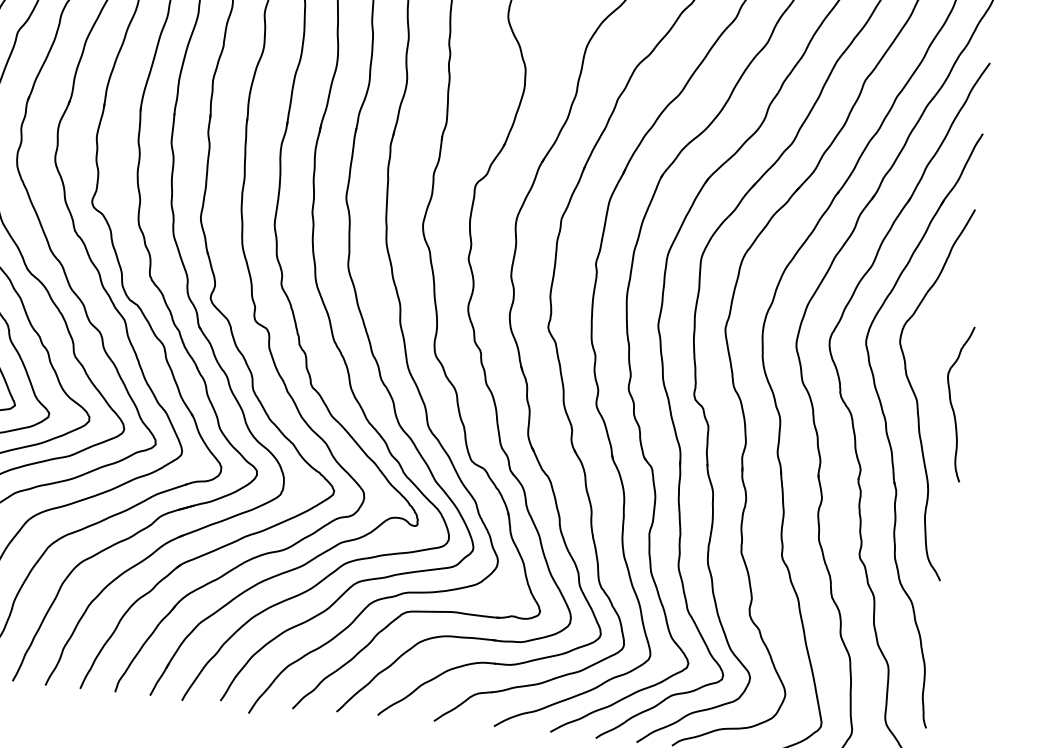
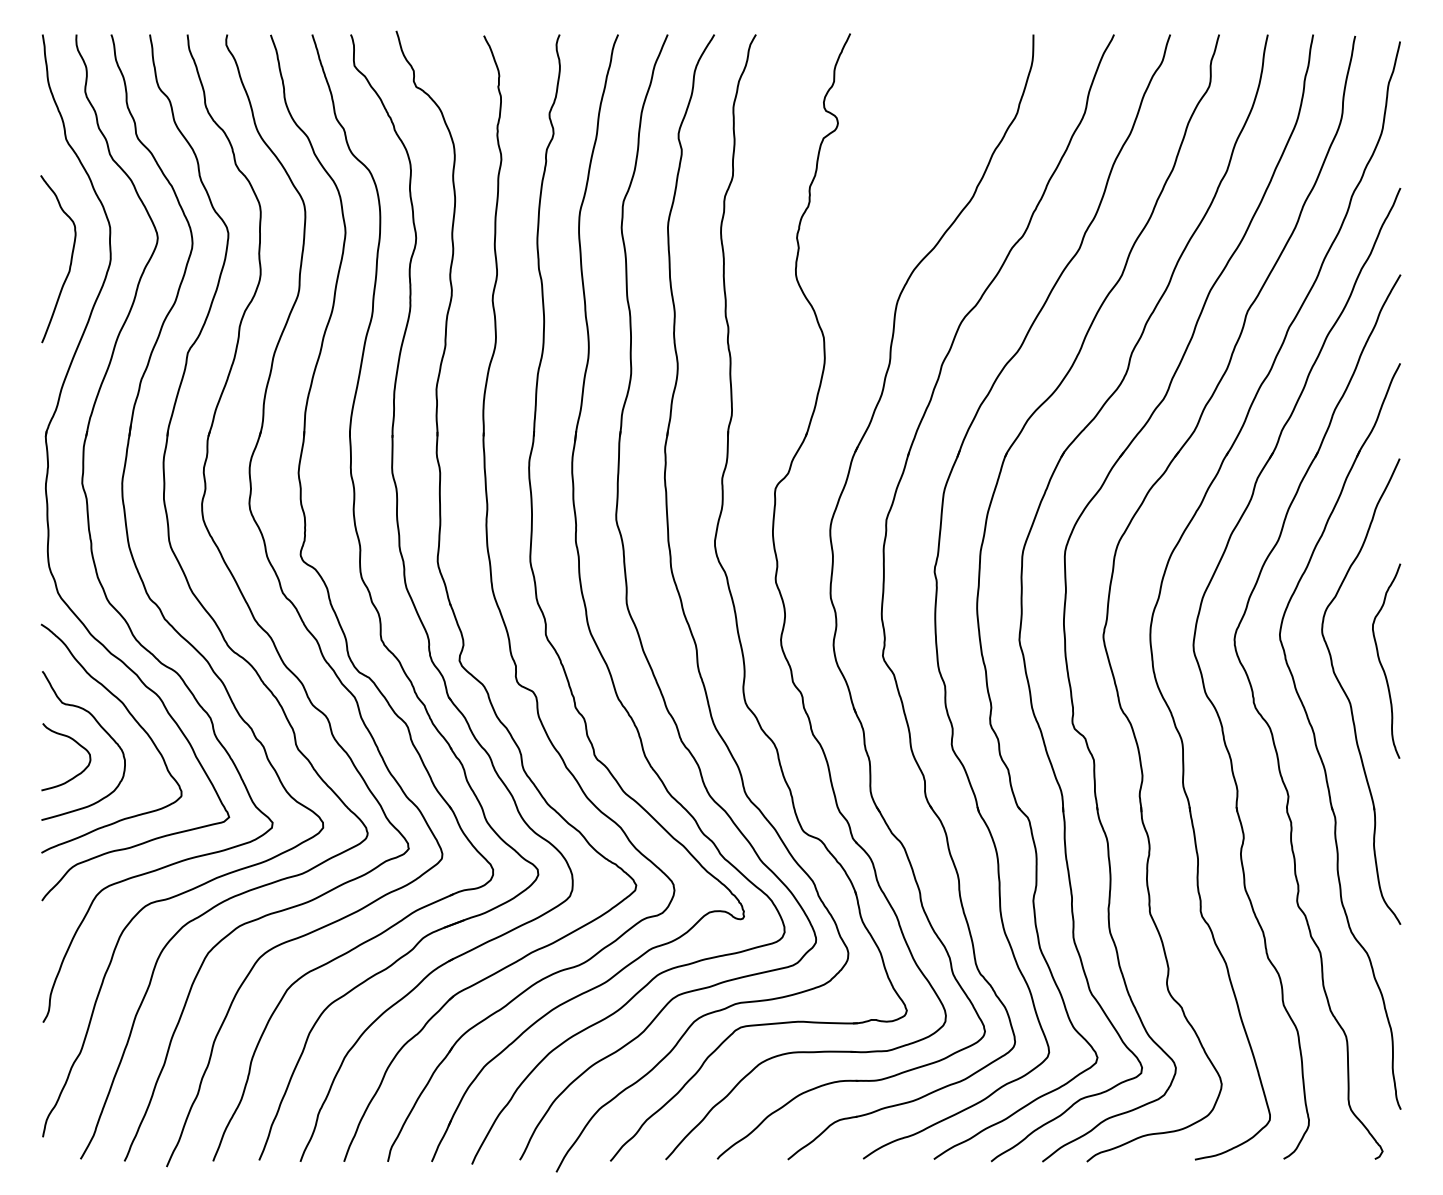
curve: (952, 404) -> (1381, 662), moved

